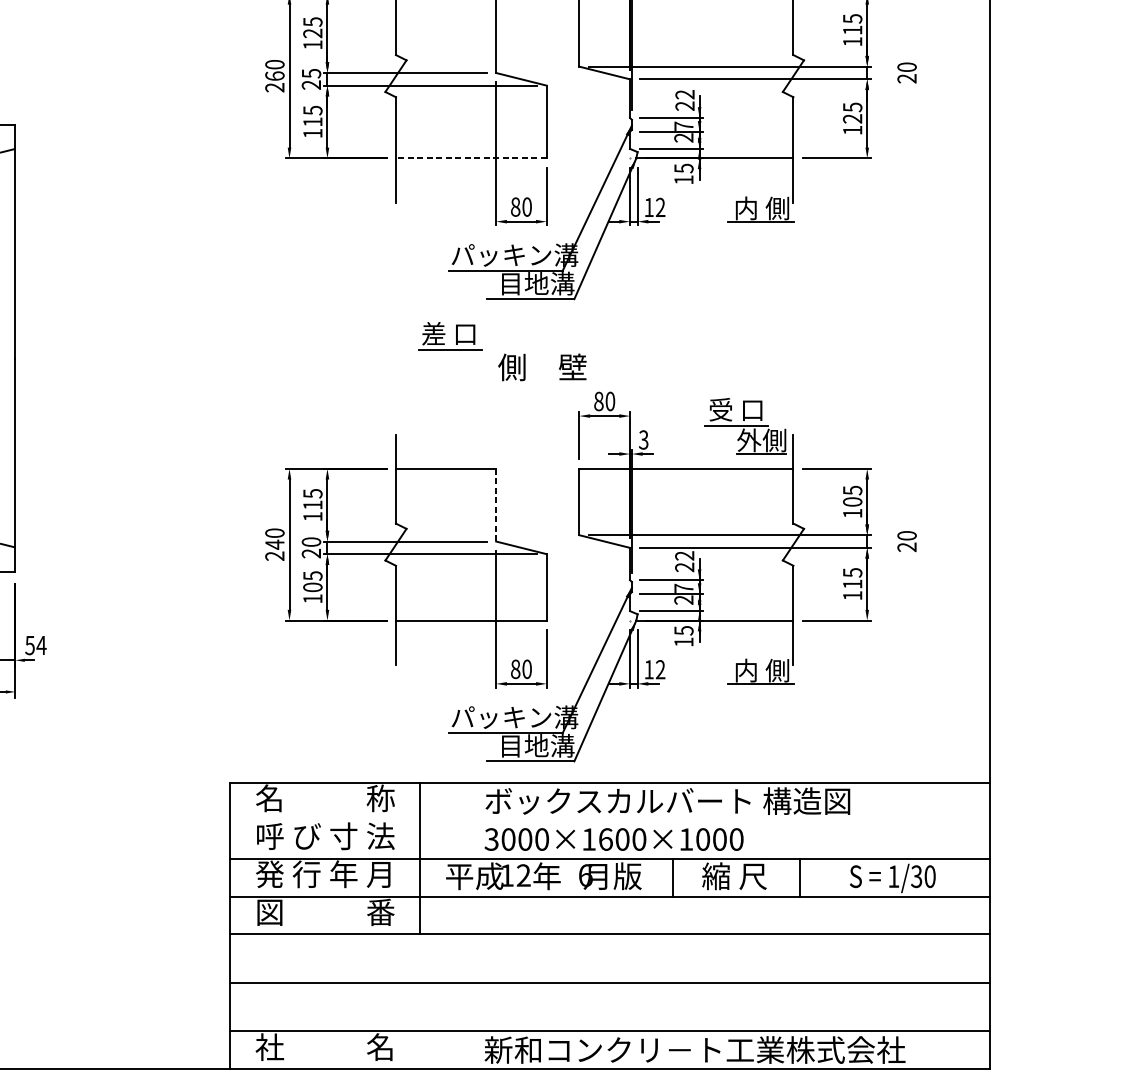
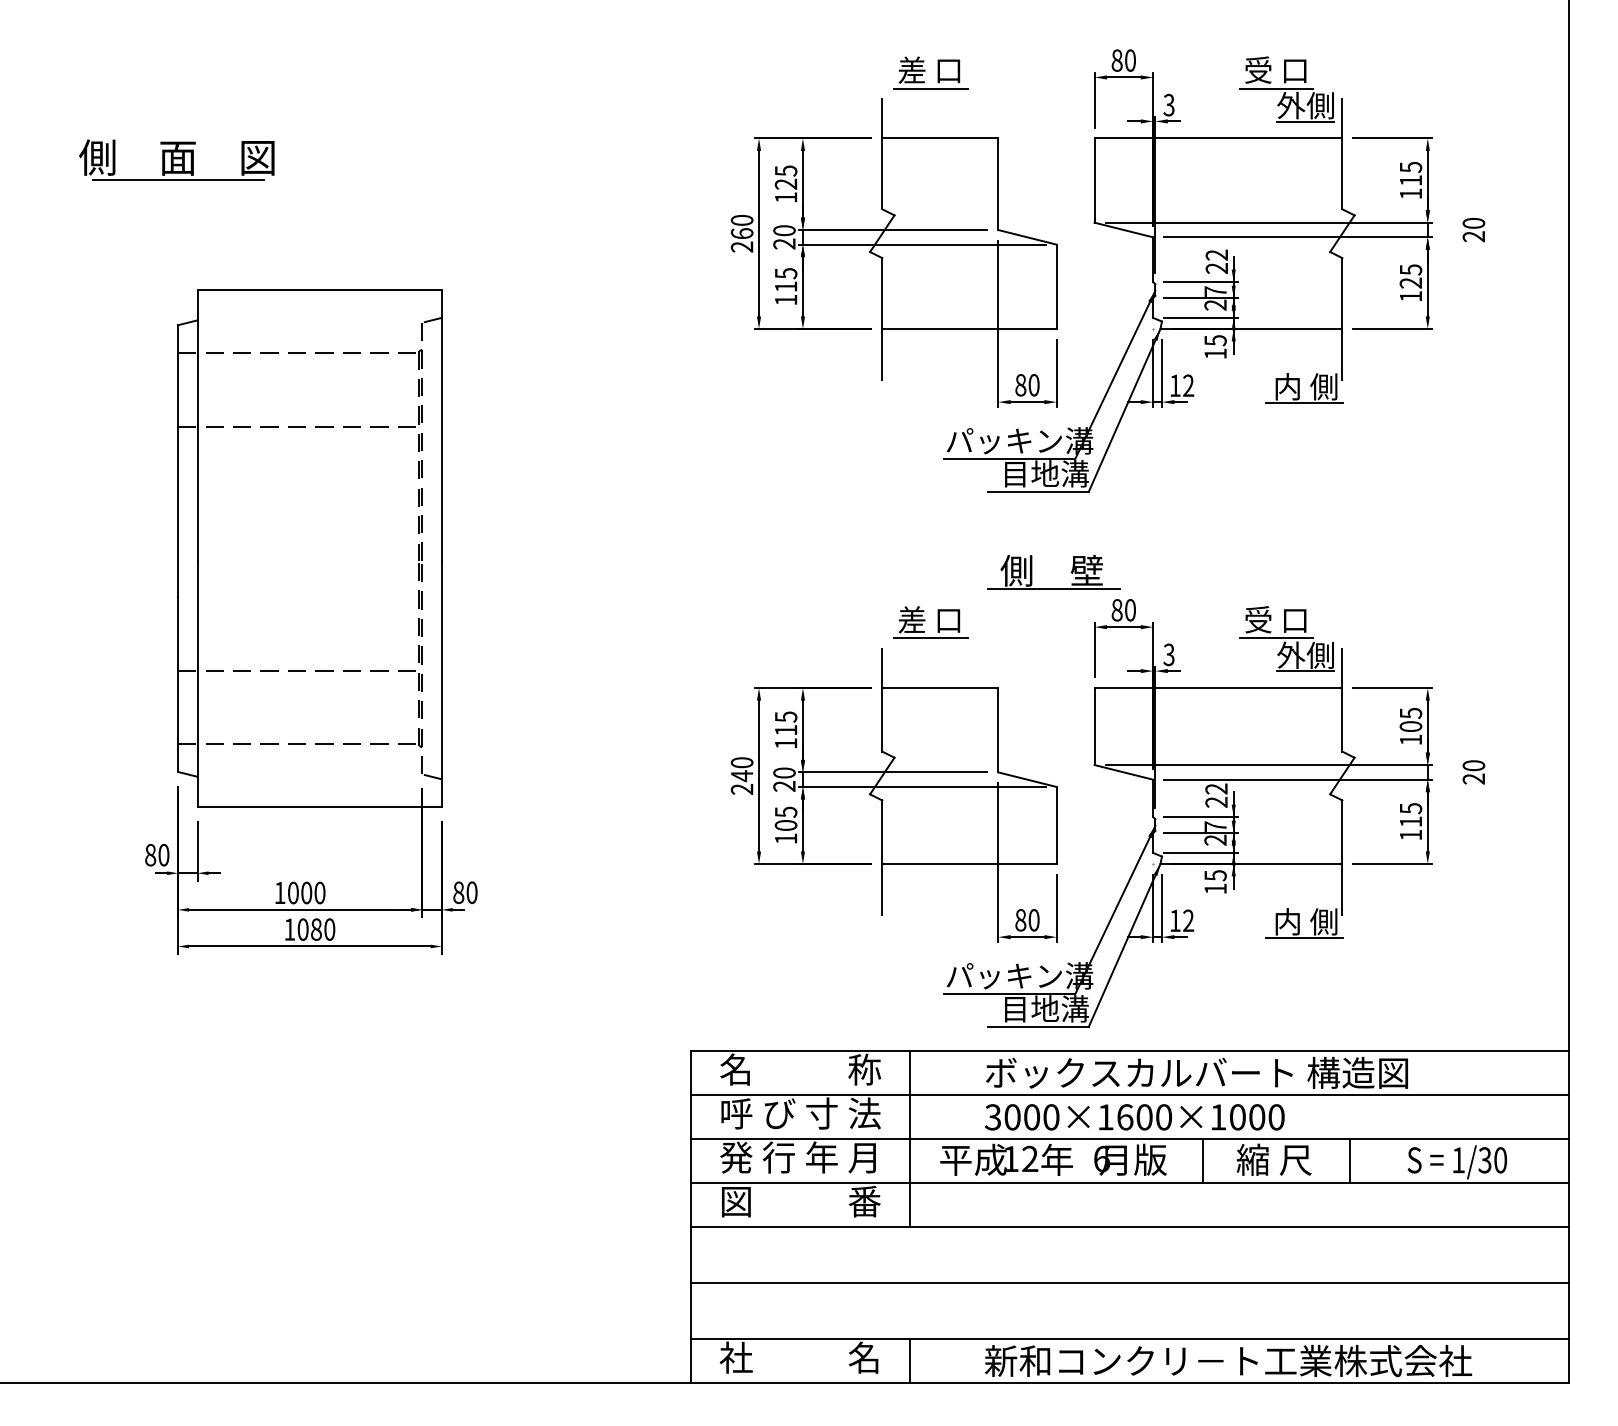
text: (311, 73) -> (784, 230), 25 -> 20
line: (471, 158) -> (969, 328), dashed -> solid
part: (449, 336) -> (930, 622), moved
line: (543, 382) -> (1053, 588), added
line: (496, 505) -> (998, 730), dashed -> solid
text: (35, 645) -> (465, 892), 54 -> 80
line: (609, 820) -> (1129, 1095), added
line: (420, 1050) -> (910, 1361), added

